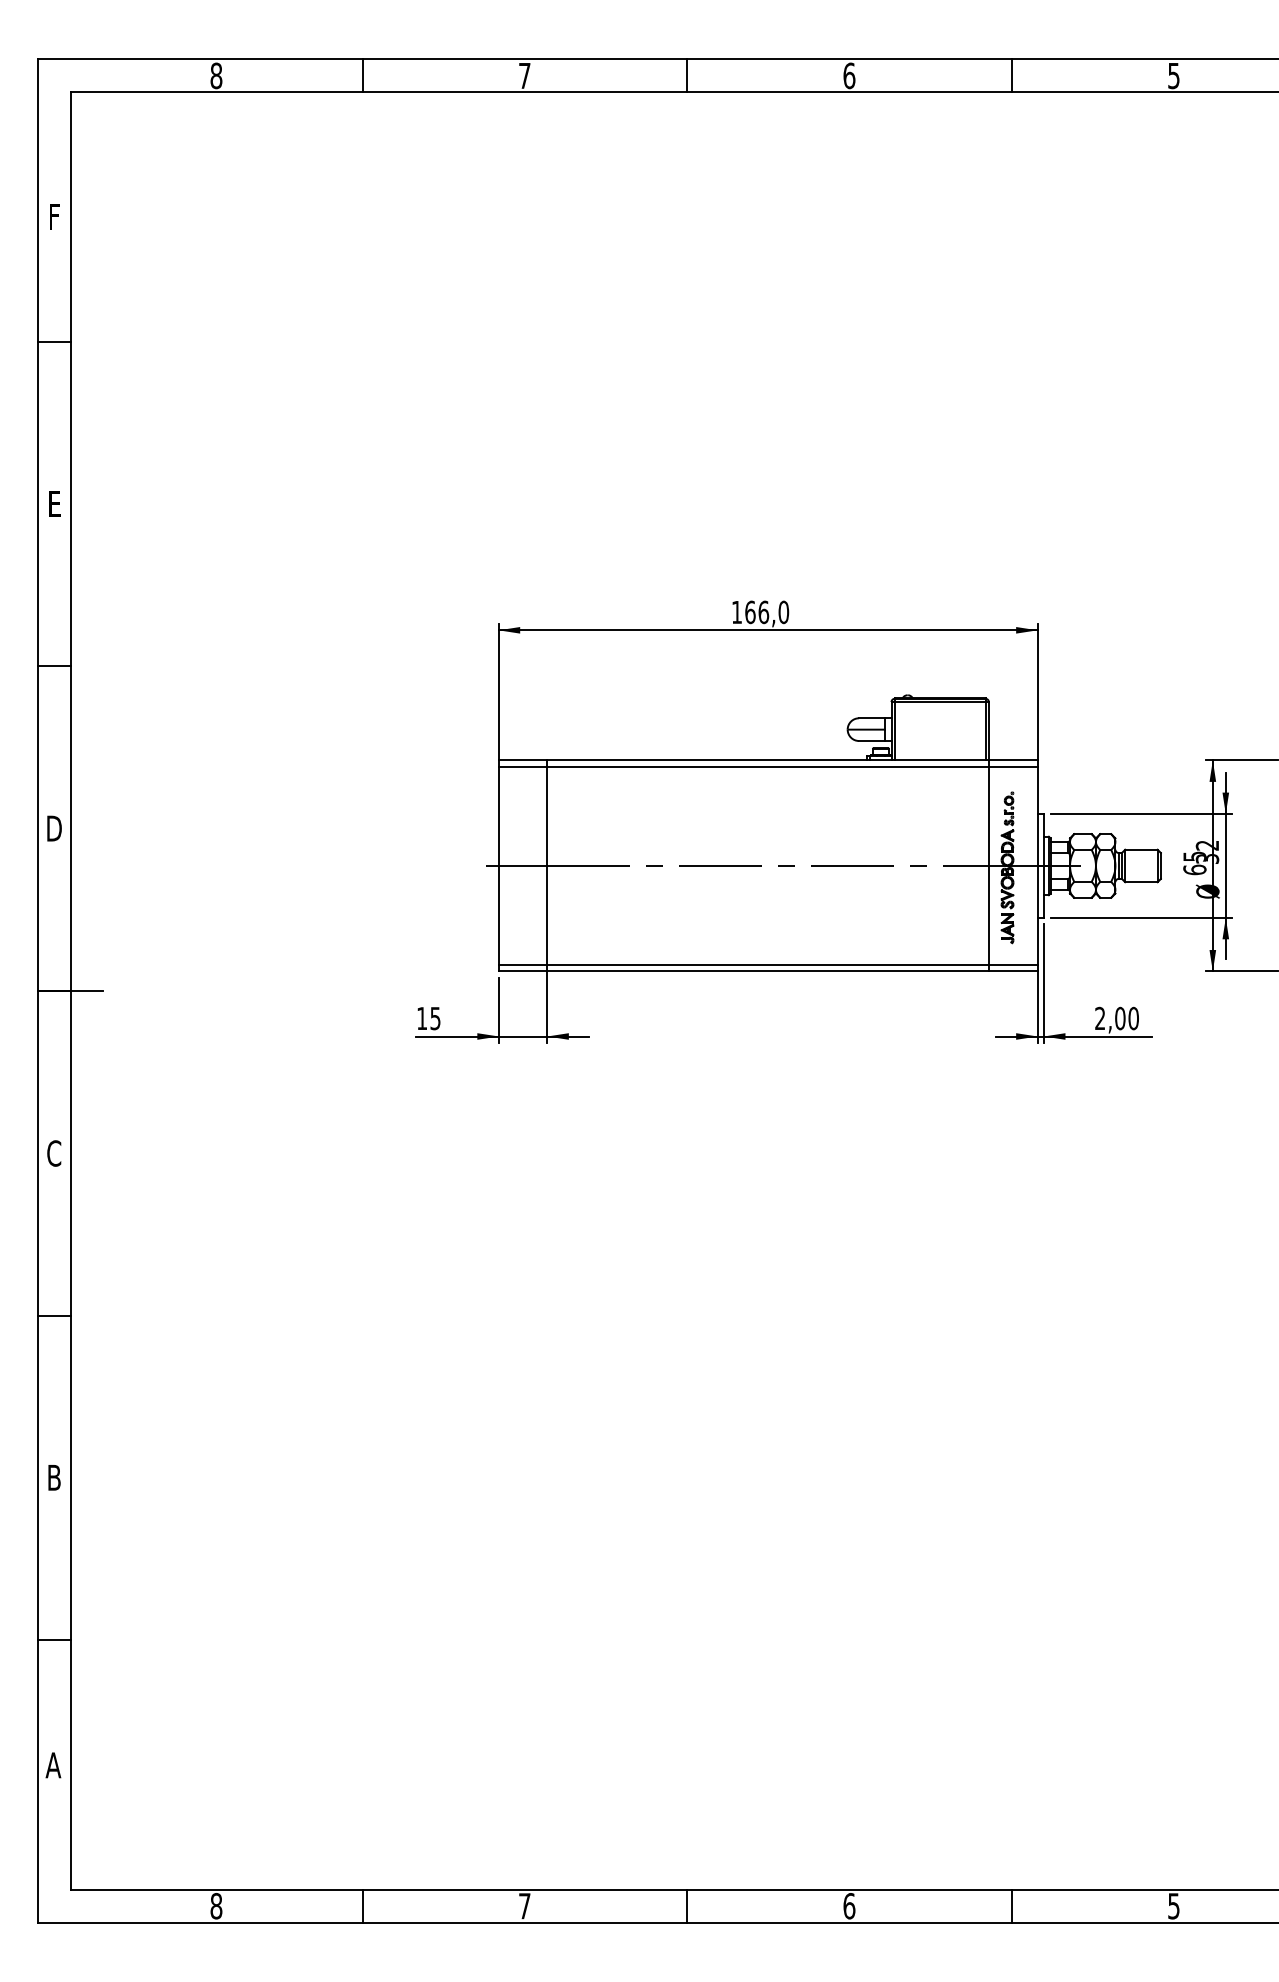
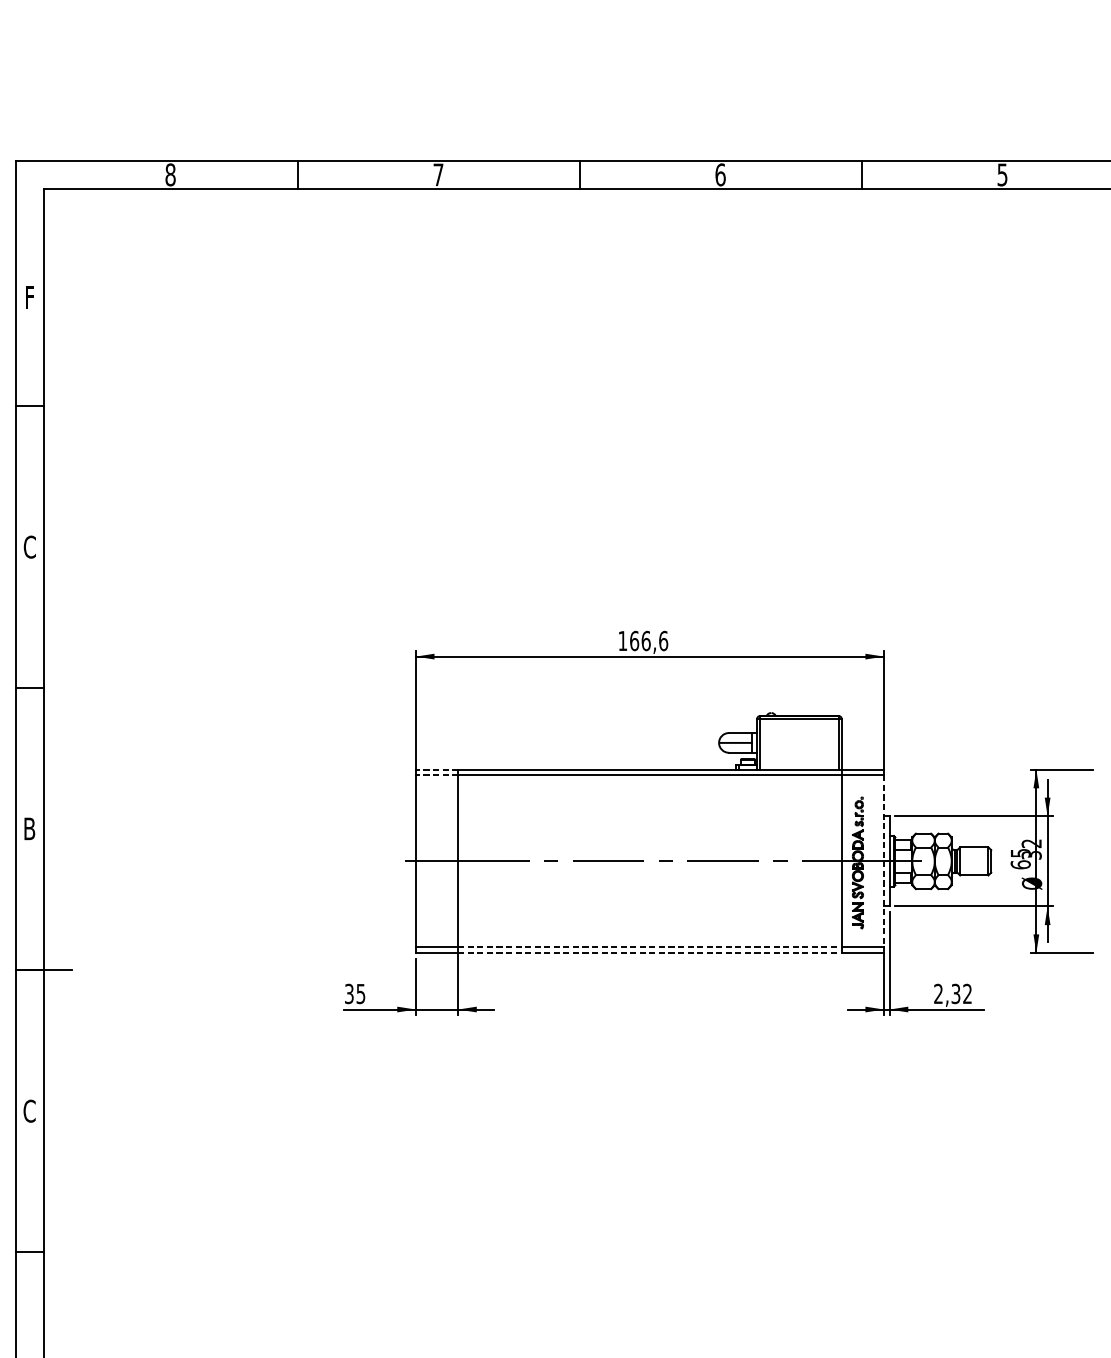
text: (54, 504) -> (29, 547), E -> C
text: (783, 611) -> (663, 640), 166,0 -> 166,6
line: (522, 760) -> (436, 769), solid -> dashed
line: (522, 766) -> (436, 774), solid -> dashed
text: (54, 828) -> (29, 828), D -> B
line: (1037, 865) -> (884, 860), solid -> dashed
line: (768, 964) -> (650, 946), solid -> dashed
line: (768, 971) -> (650, 953), solid -> dashed
text: (422, 1018) -> (349, 993), 15 -> 35
text: (1126, 1018) -> (961, 993), 2,00 -> 2,32

